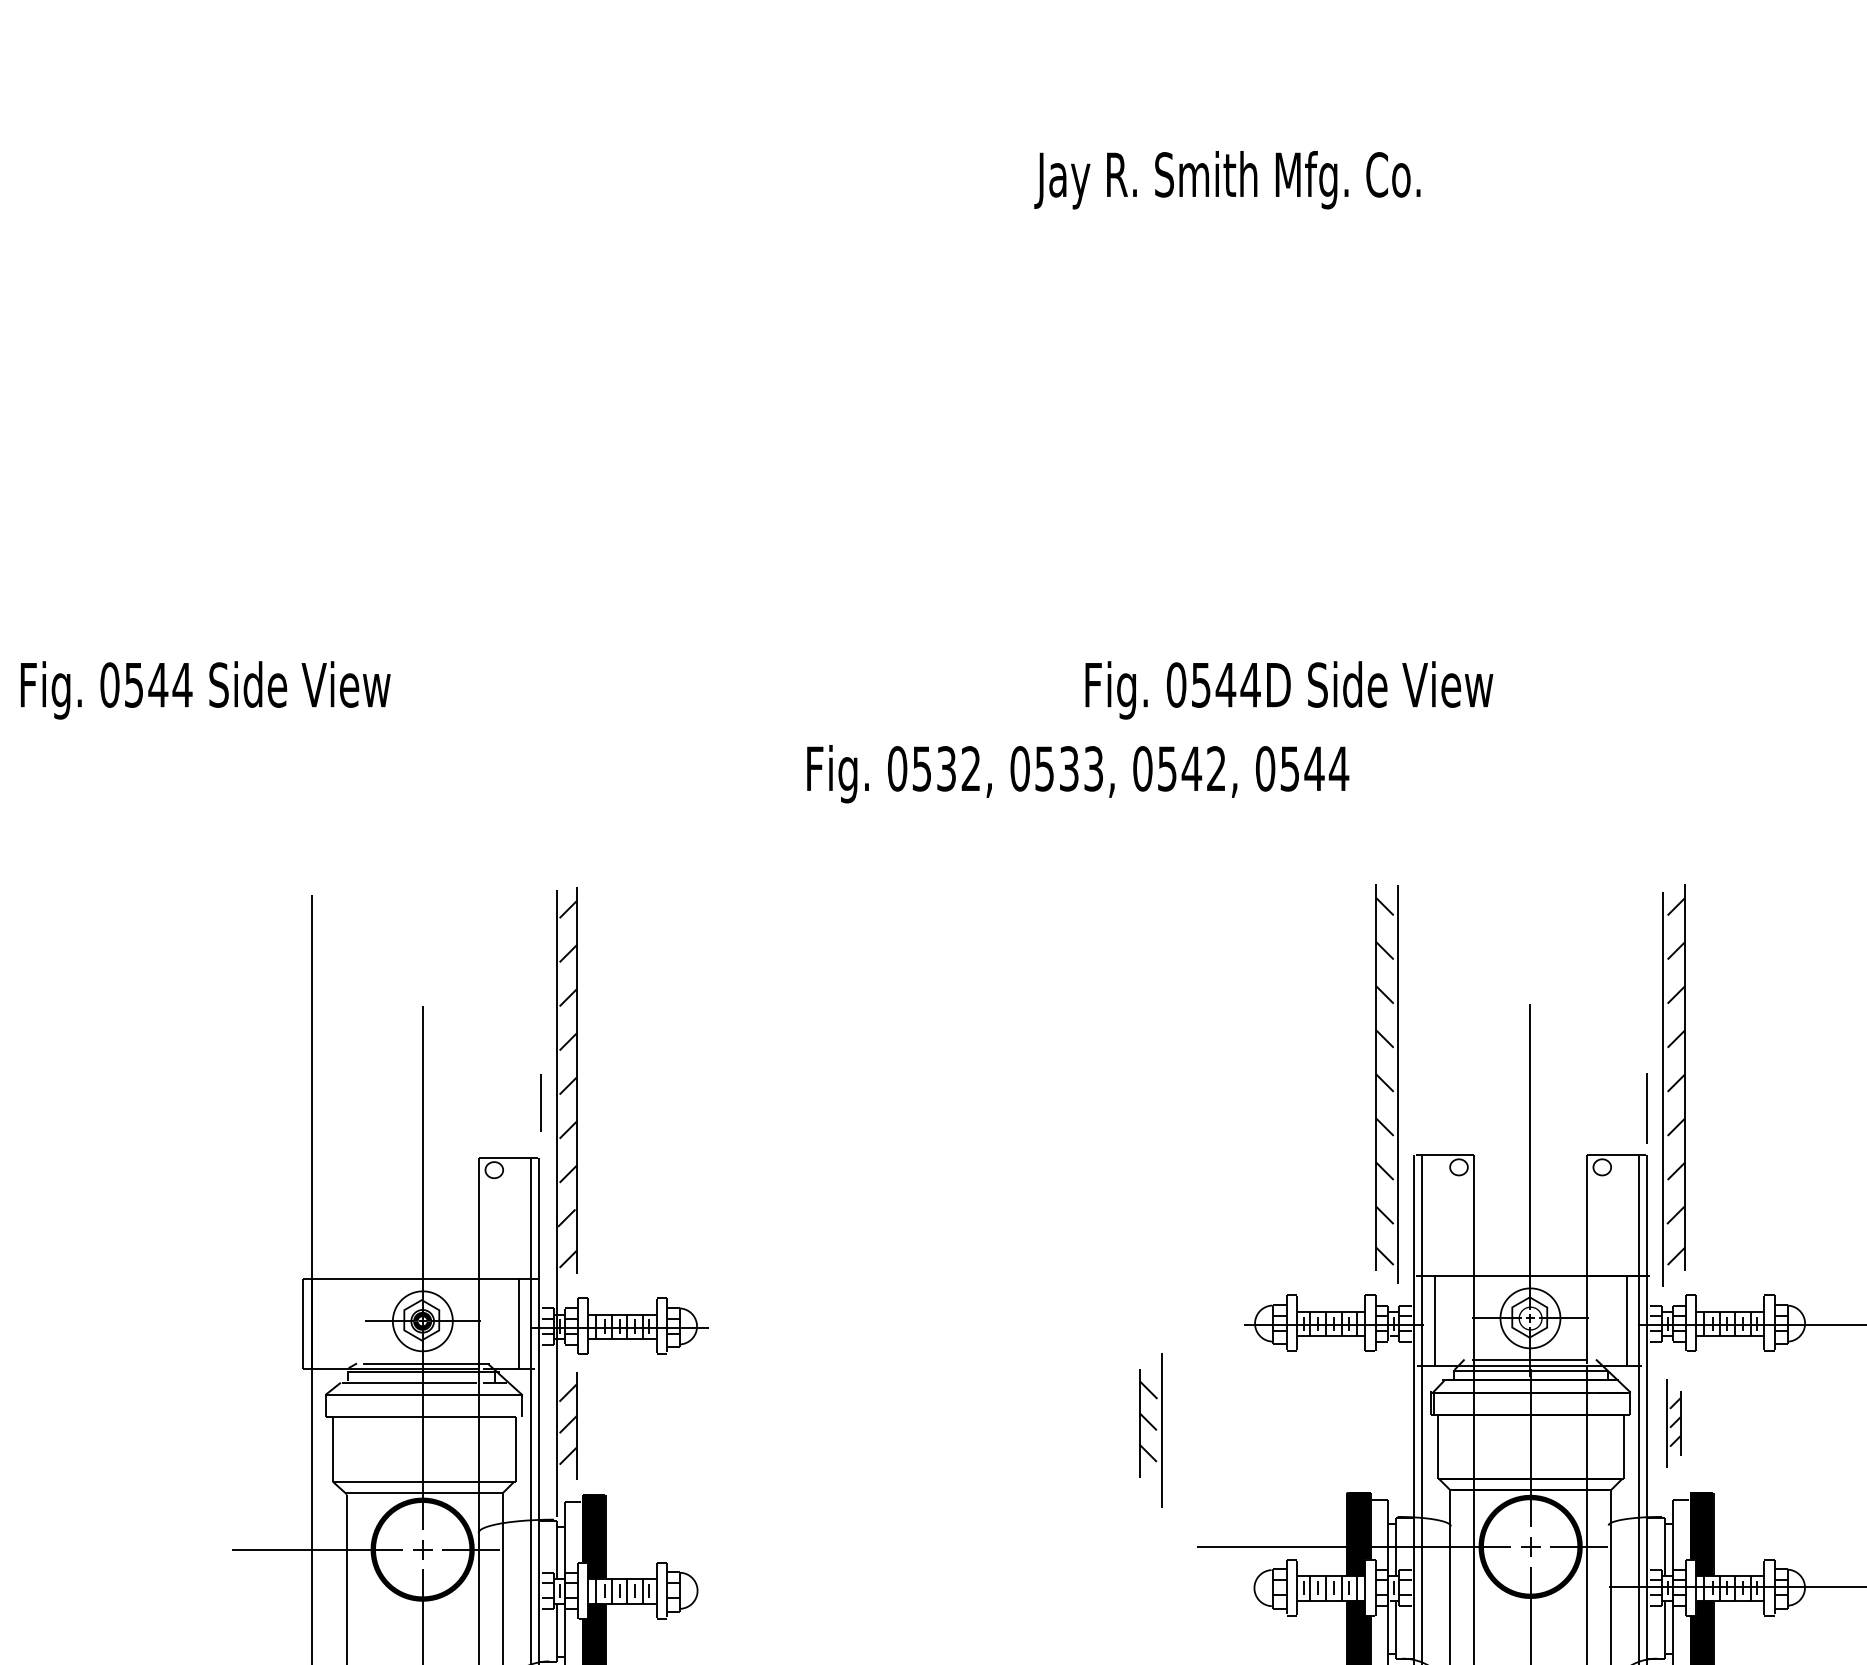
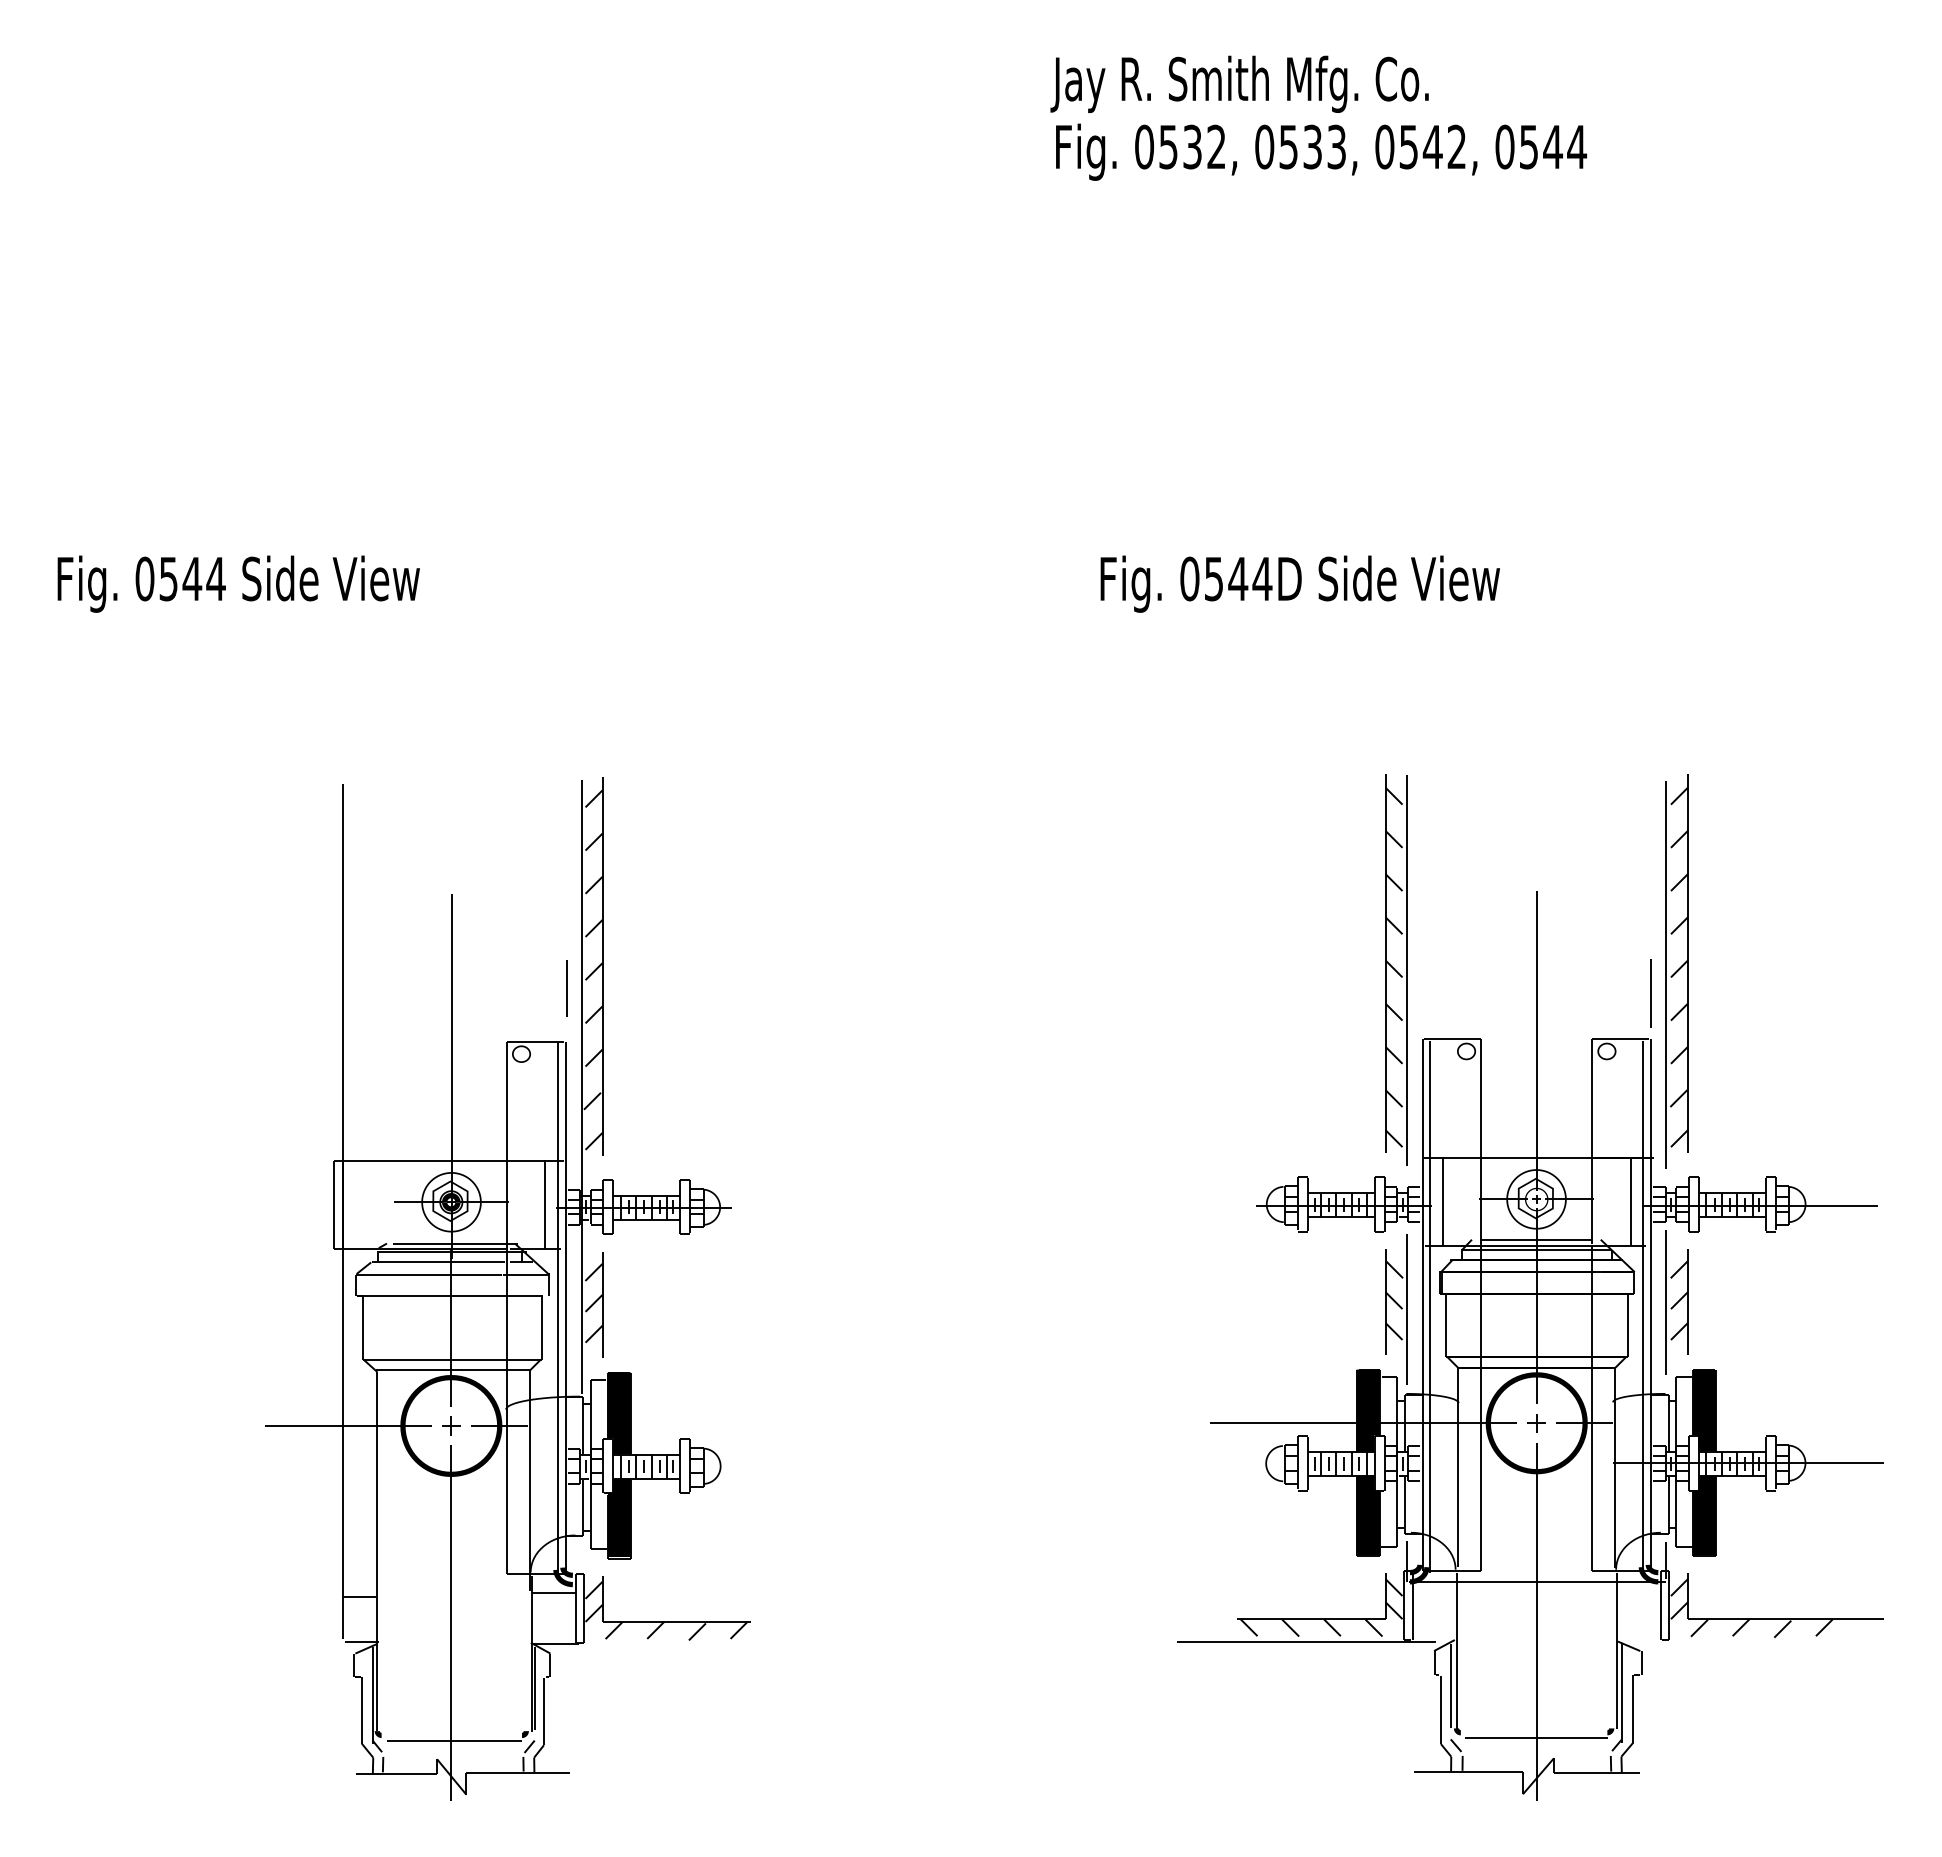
text: (1078, 773) -> (1321, 151), moved
part: (1673, 1423) -> (1676, 1302), size x1.67
part: (1150, 1430) -> (1396, 1309), moved

